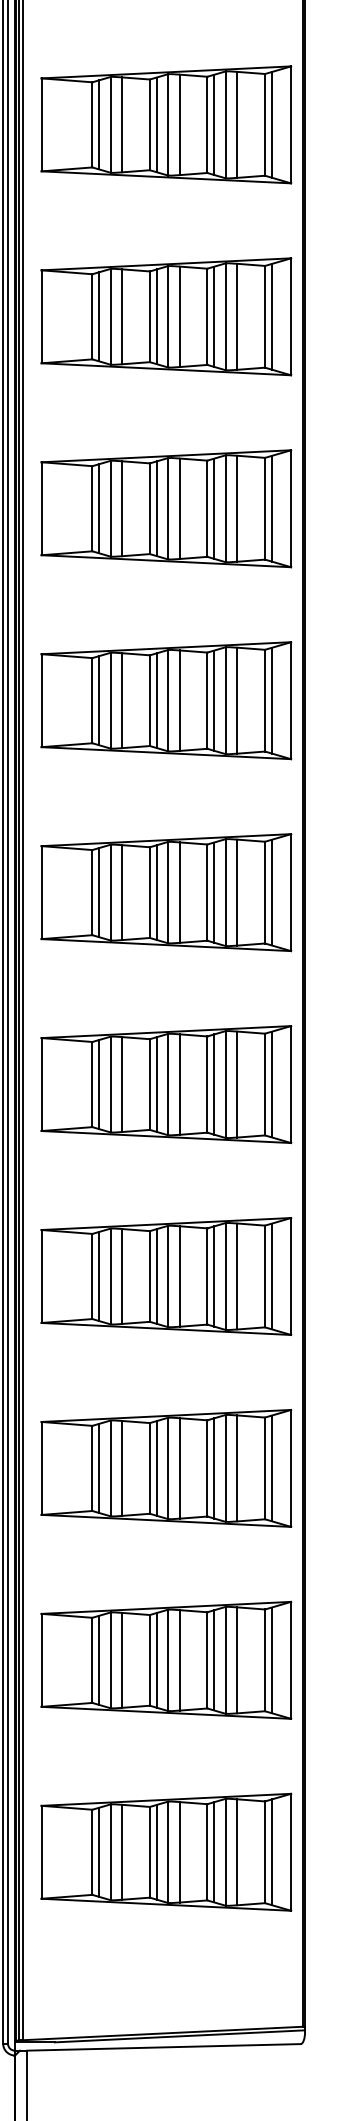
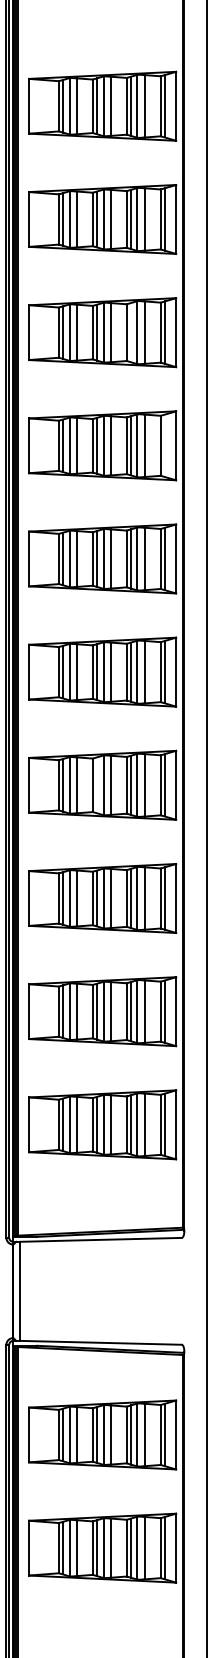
line: (213, 508) -> (130, 332), removed
line: (271, 700) -> (164, 445), removed
line: (156, 1276) -> (96, 785), removed

